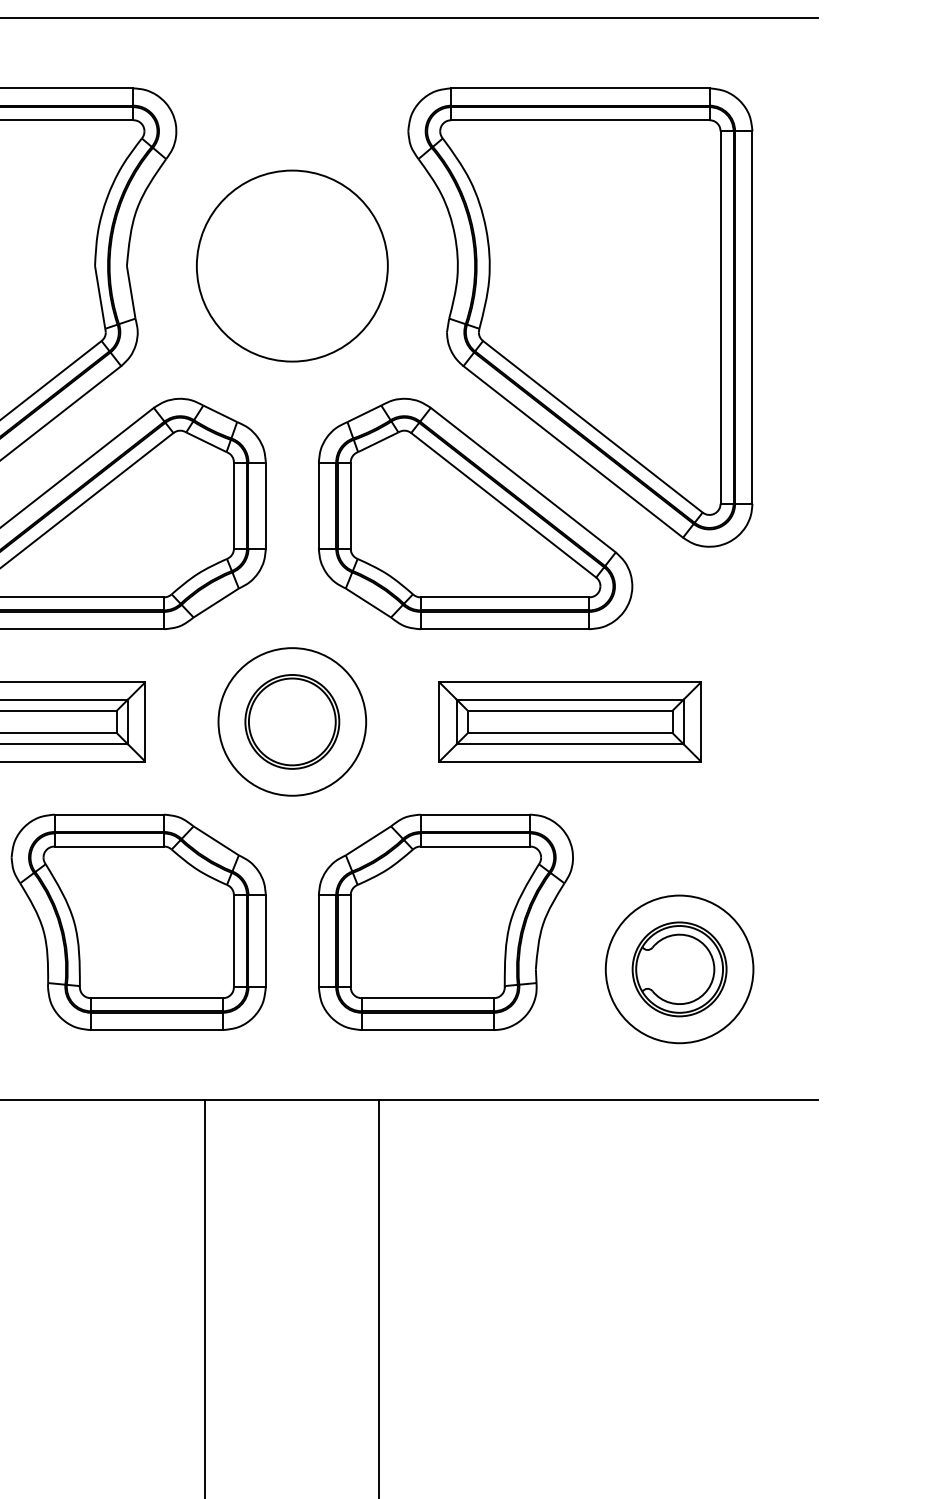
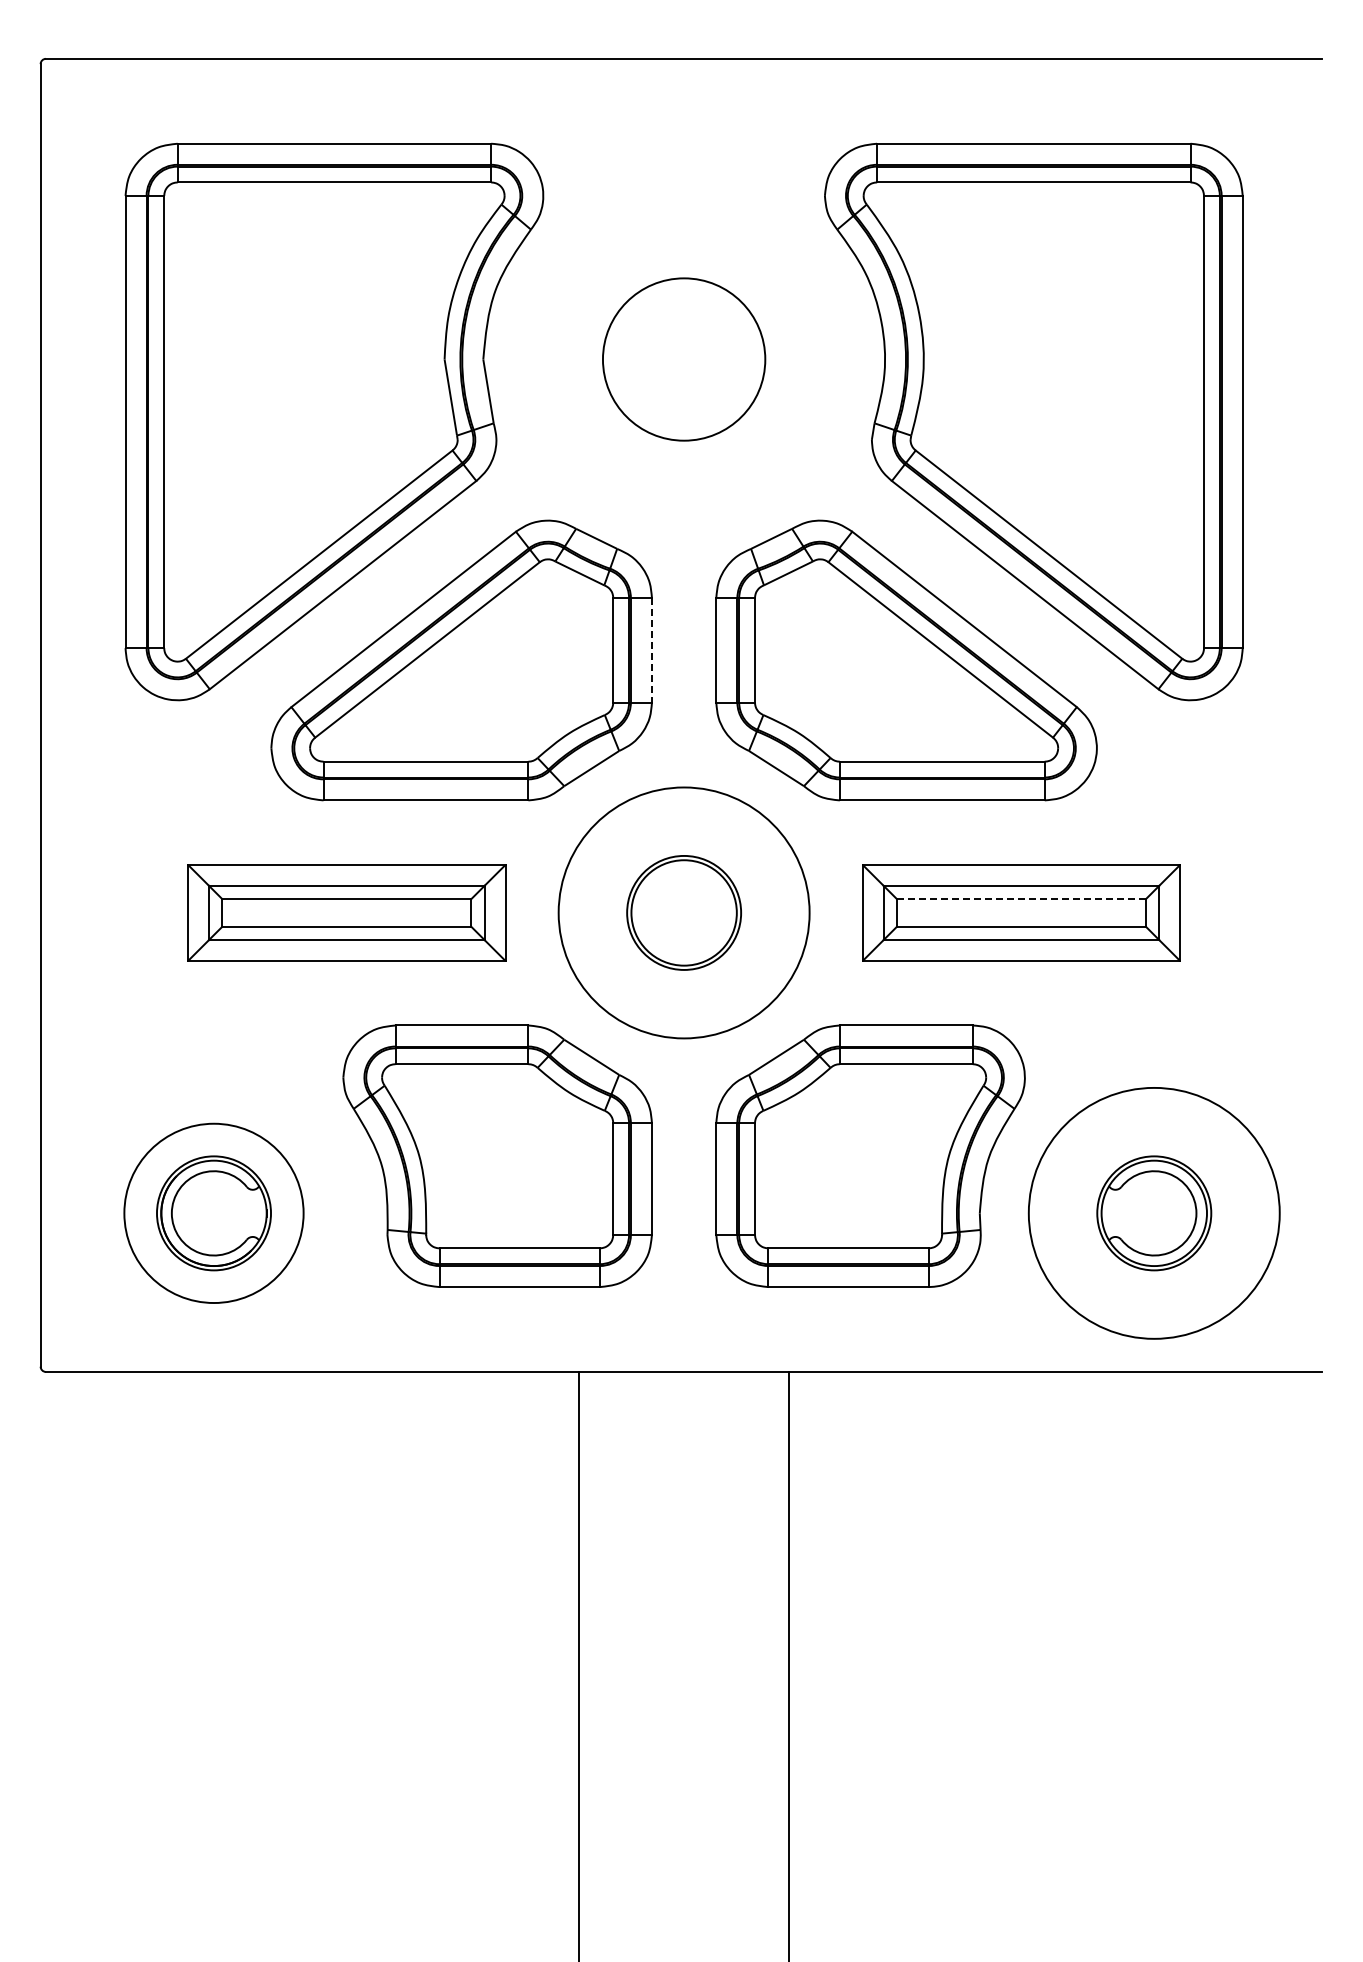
circle: (292, 266) -> (684, 359), size x0.7
line: (265, 505) -> (651, 650), solid -> dashed
line: (570, 710) -> (1021, 899), solid -> dashed
circle: (291, 721) -> (683, 912), size x1.4
circle: (678, 969) -> (1153, 1213), size x1.4

